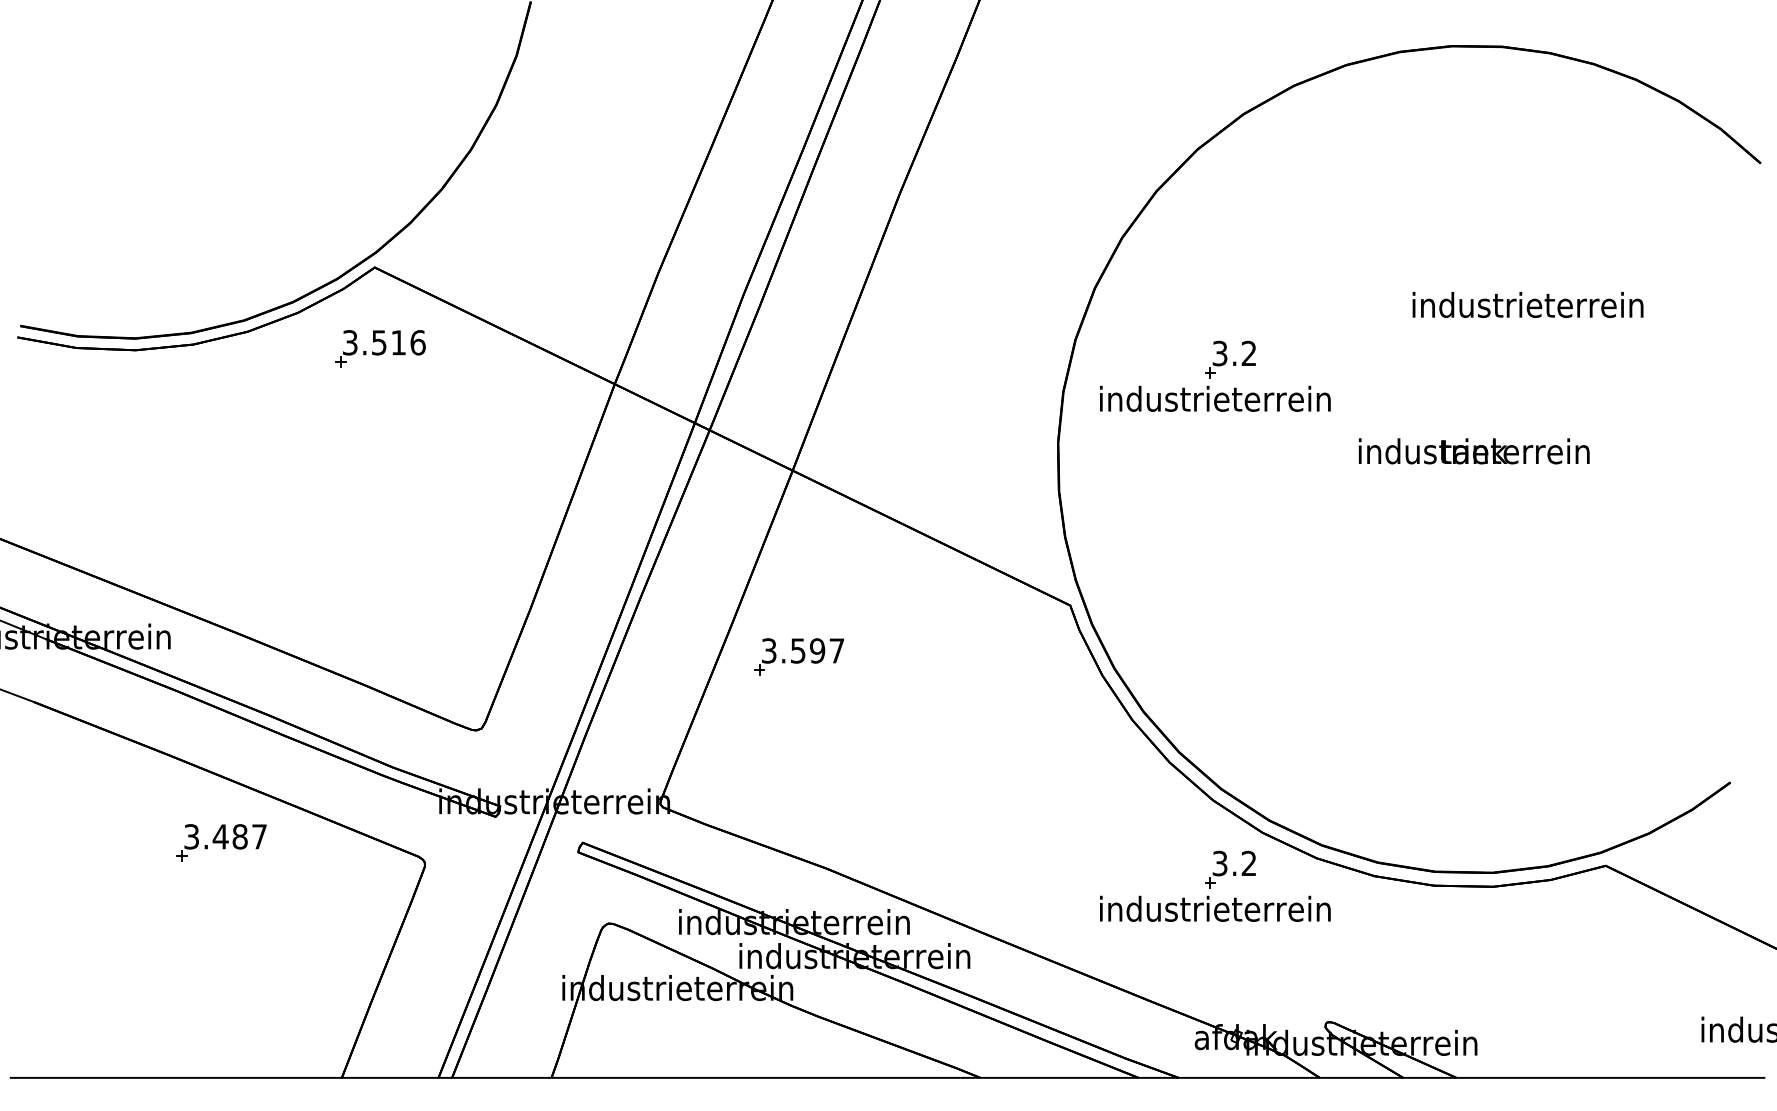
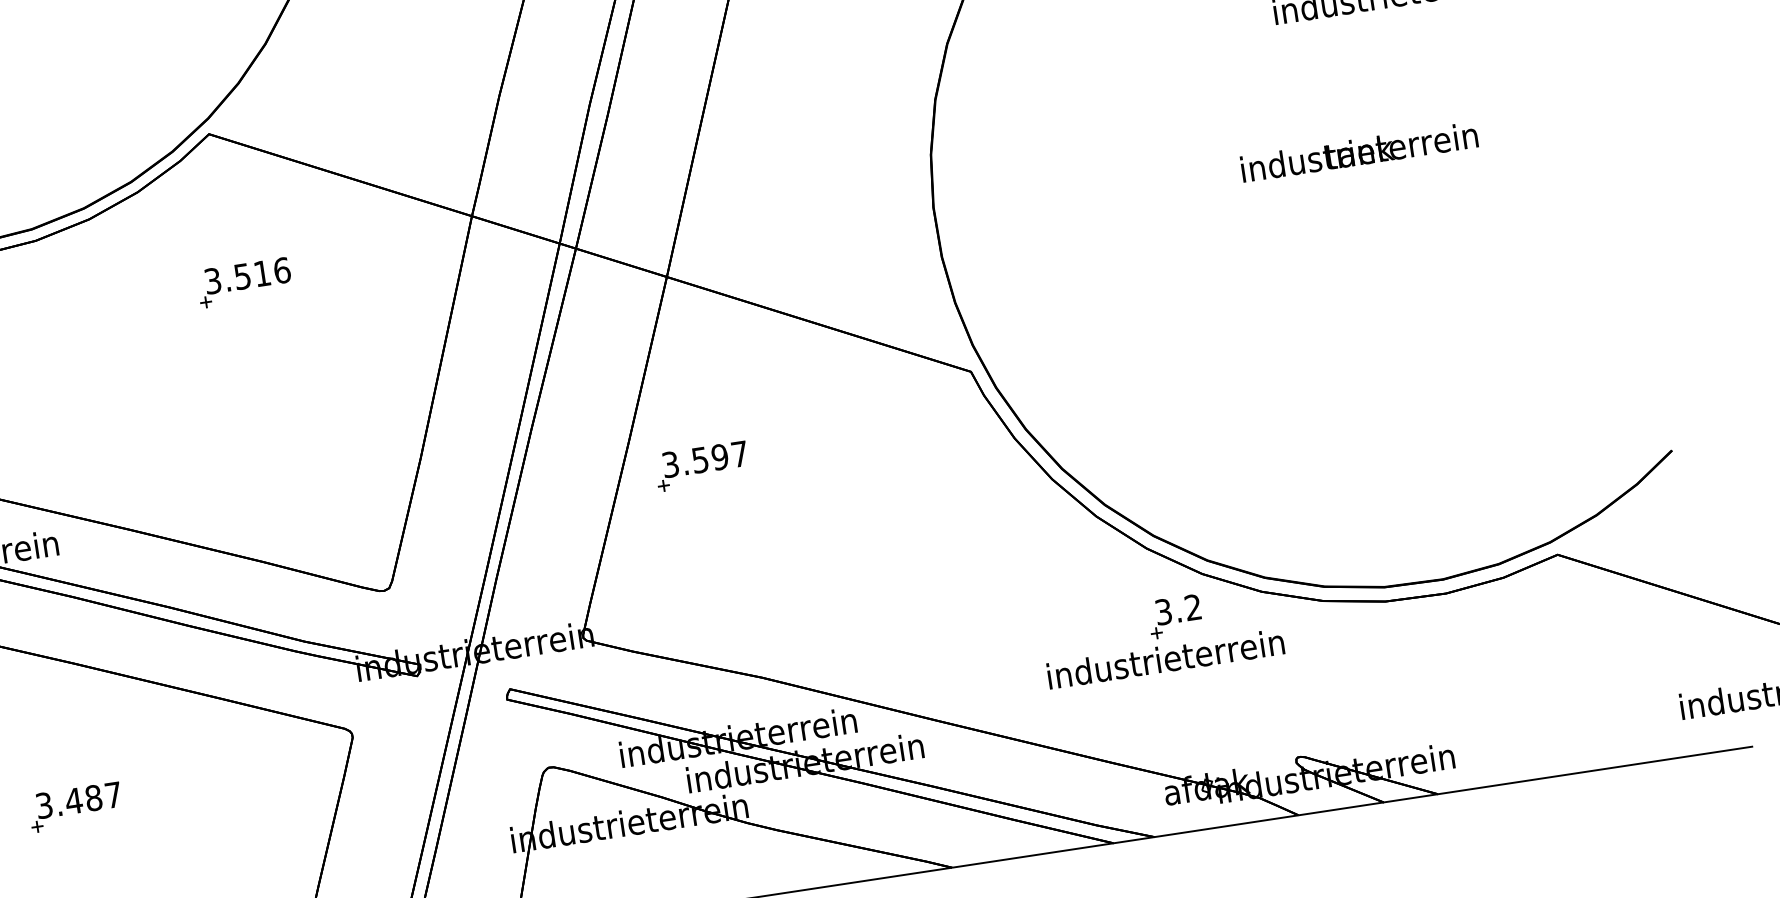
part: (380, 348) -> (244, 282), moved
part: (1215, 375) -> (1083, 114), removed
part: (221, 842) -> (75, 806), moved

